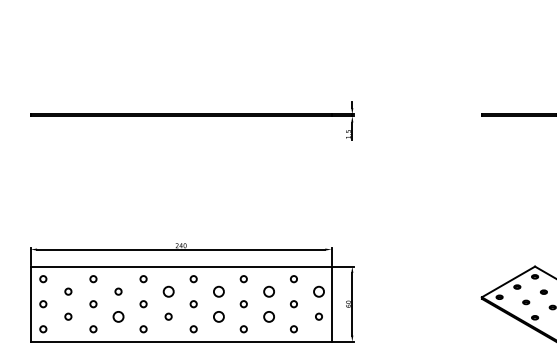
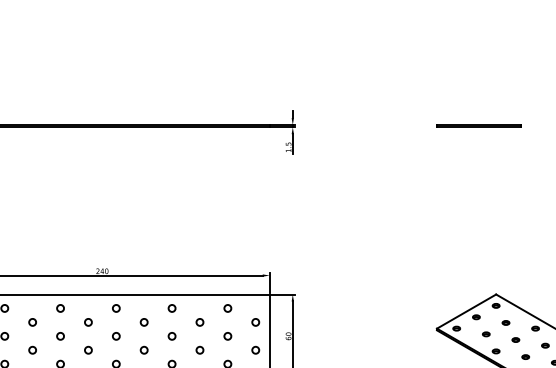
circle: (168, 291) -> (88, 322), size x0.62
circle: (218, 291) -> (143, 322), size x0.62
circle: (268, 291) -> (199, 322), size x0.62
circle: (318, 291) -> (255, 322), size x0.62
circle: (118, 316) -> (32, 350), size x0.62
circle: (218, 316) -> (143, 350), size x0.62
circle: (268, 316) -> (199, 350), size x0.62

